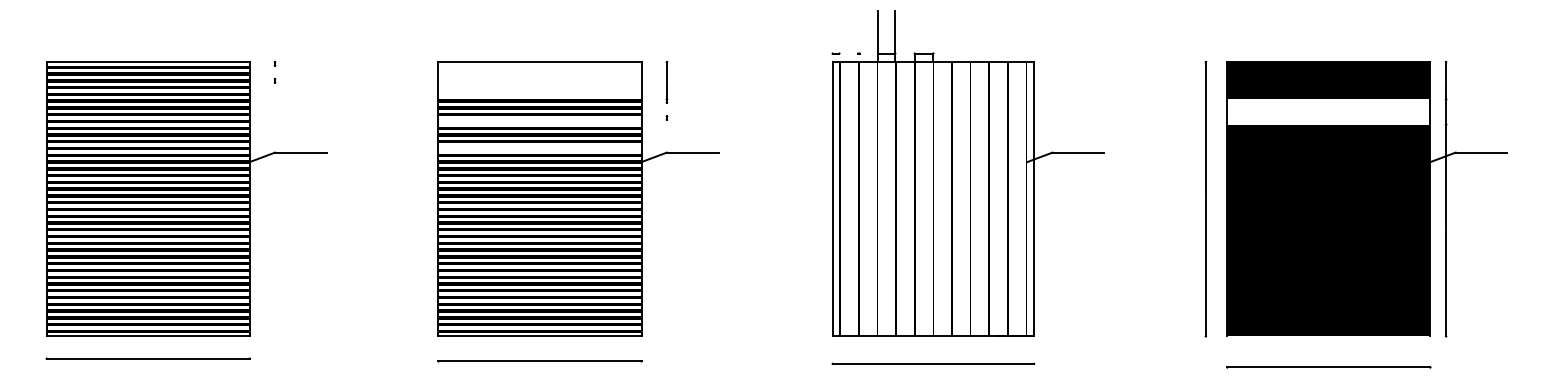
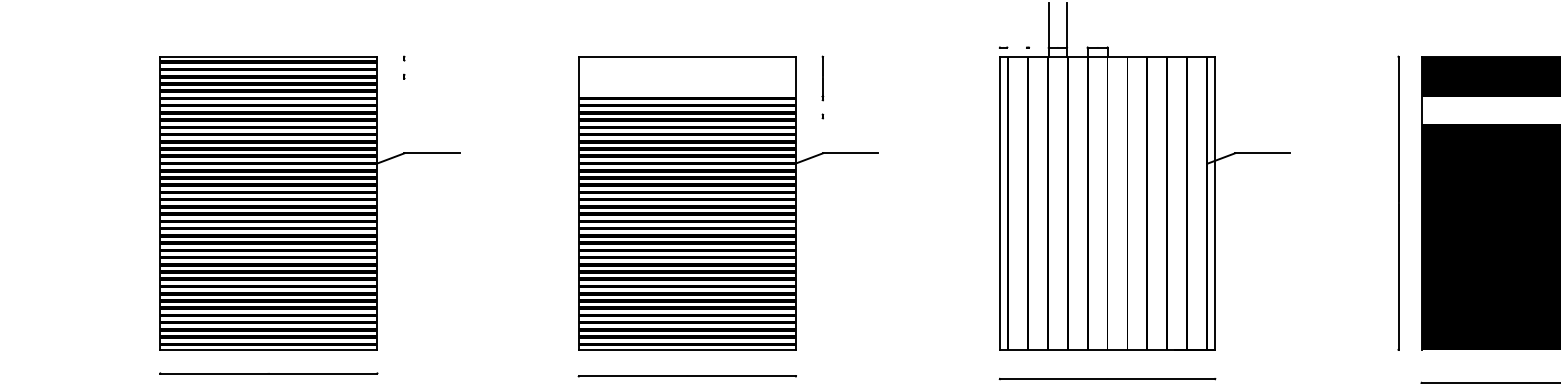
fill: (539, 121) -> (686, 120), added
fill: (539, 148) -> (686, 149), added

